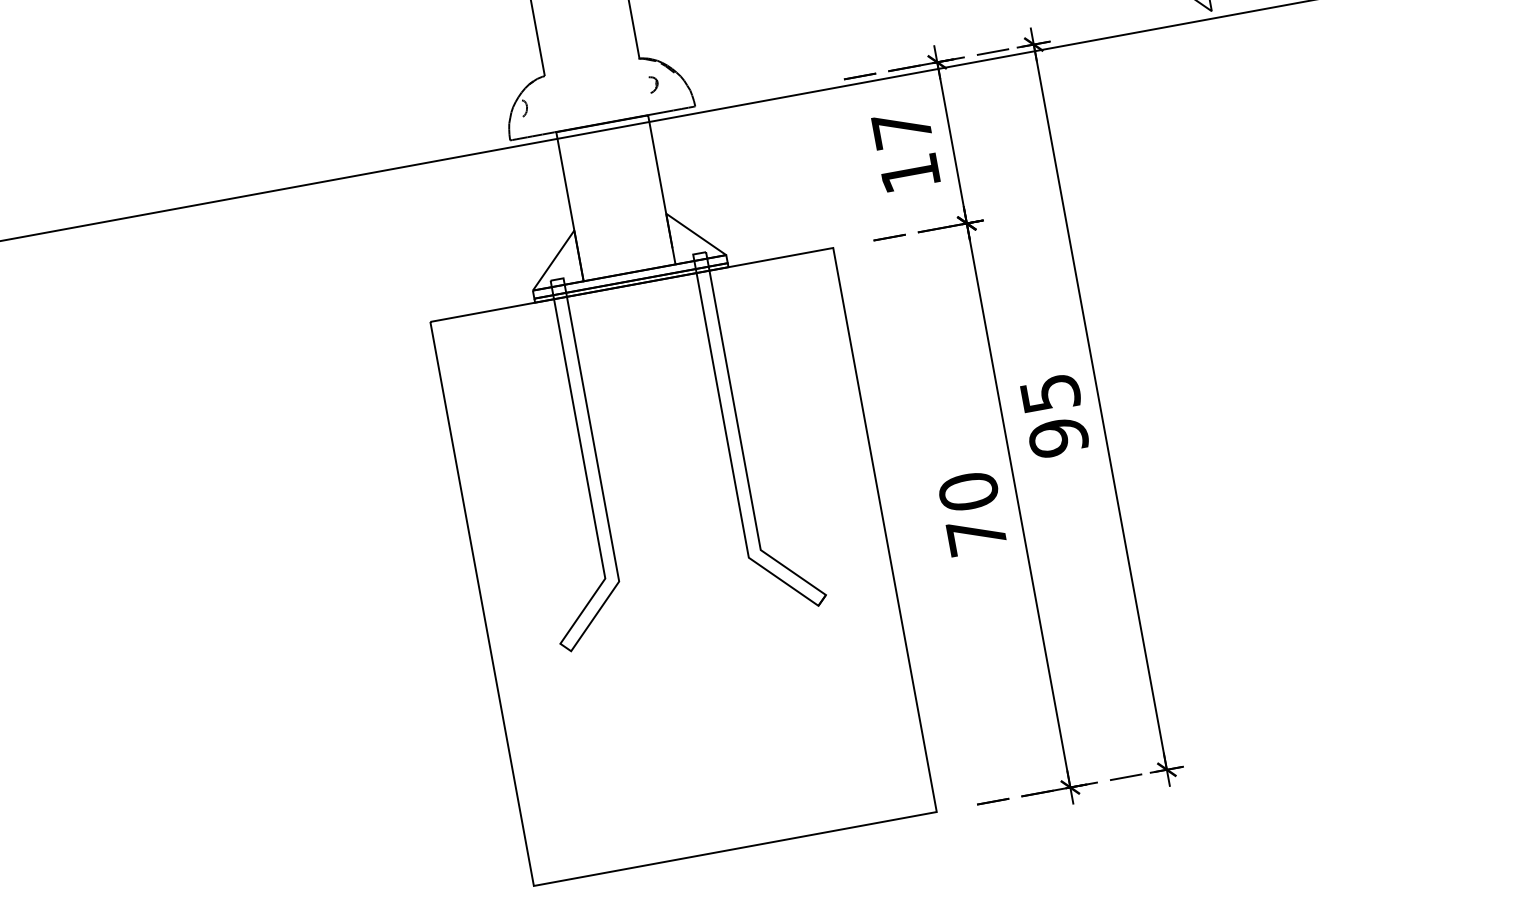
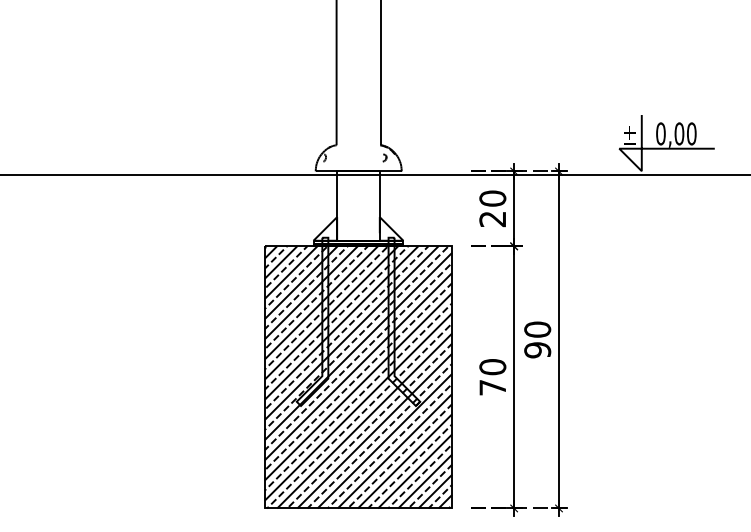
text: (905, 150) -> (492, 208), 17 -> 20
text: (1049, 393) -> (537, 329), 95 -> 90
hatch: (683, 567) -> (358, 377), added

